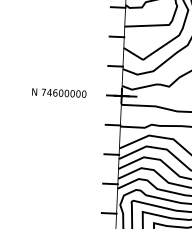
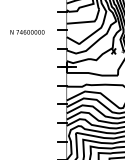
text: (59, 93) -> (27, 32), moved

